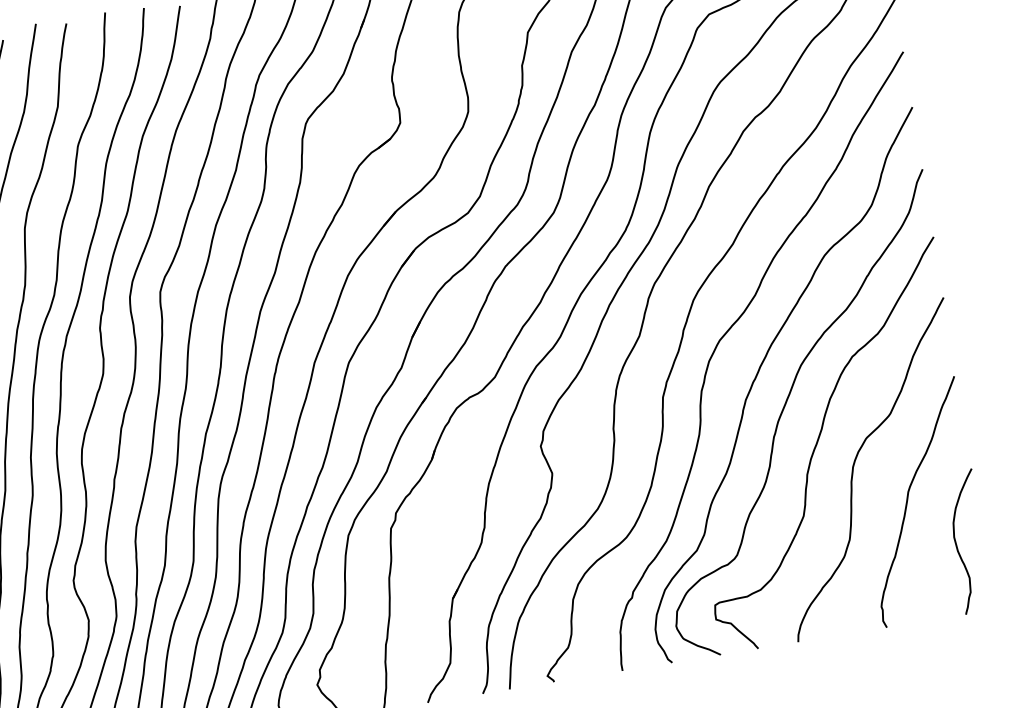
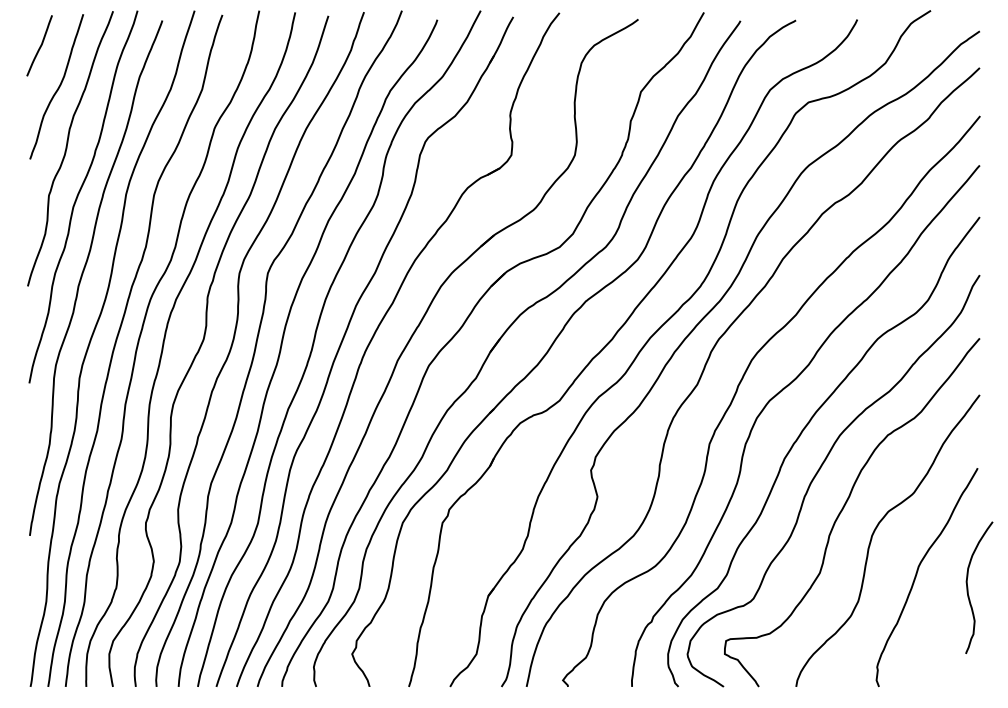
curve: (957, 543) -> (968, 587), moved

